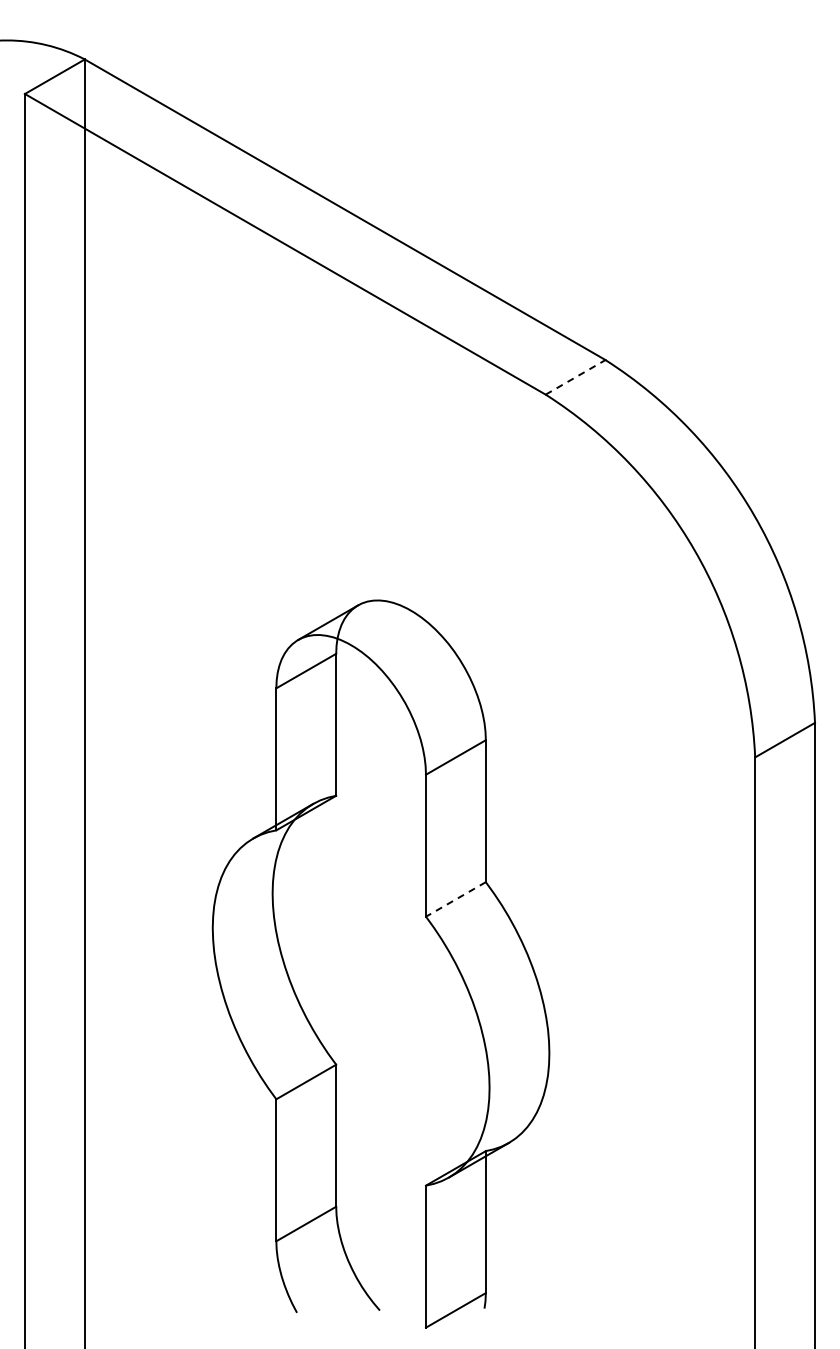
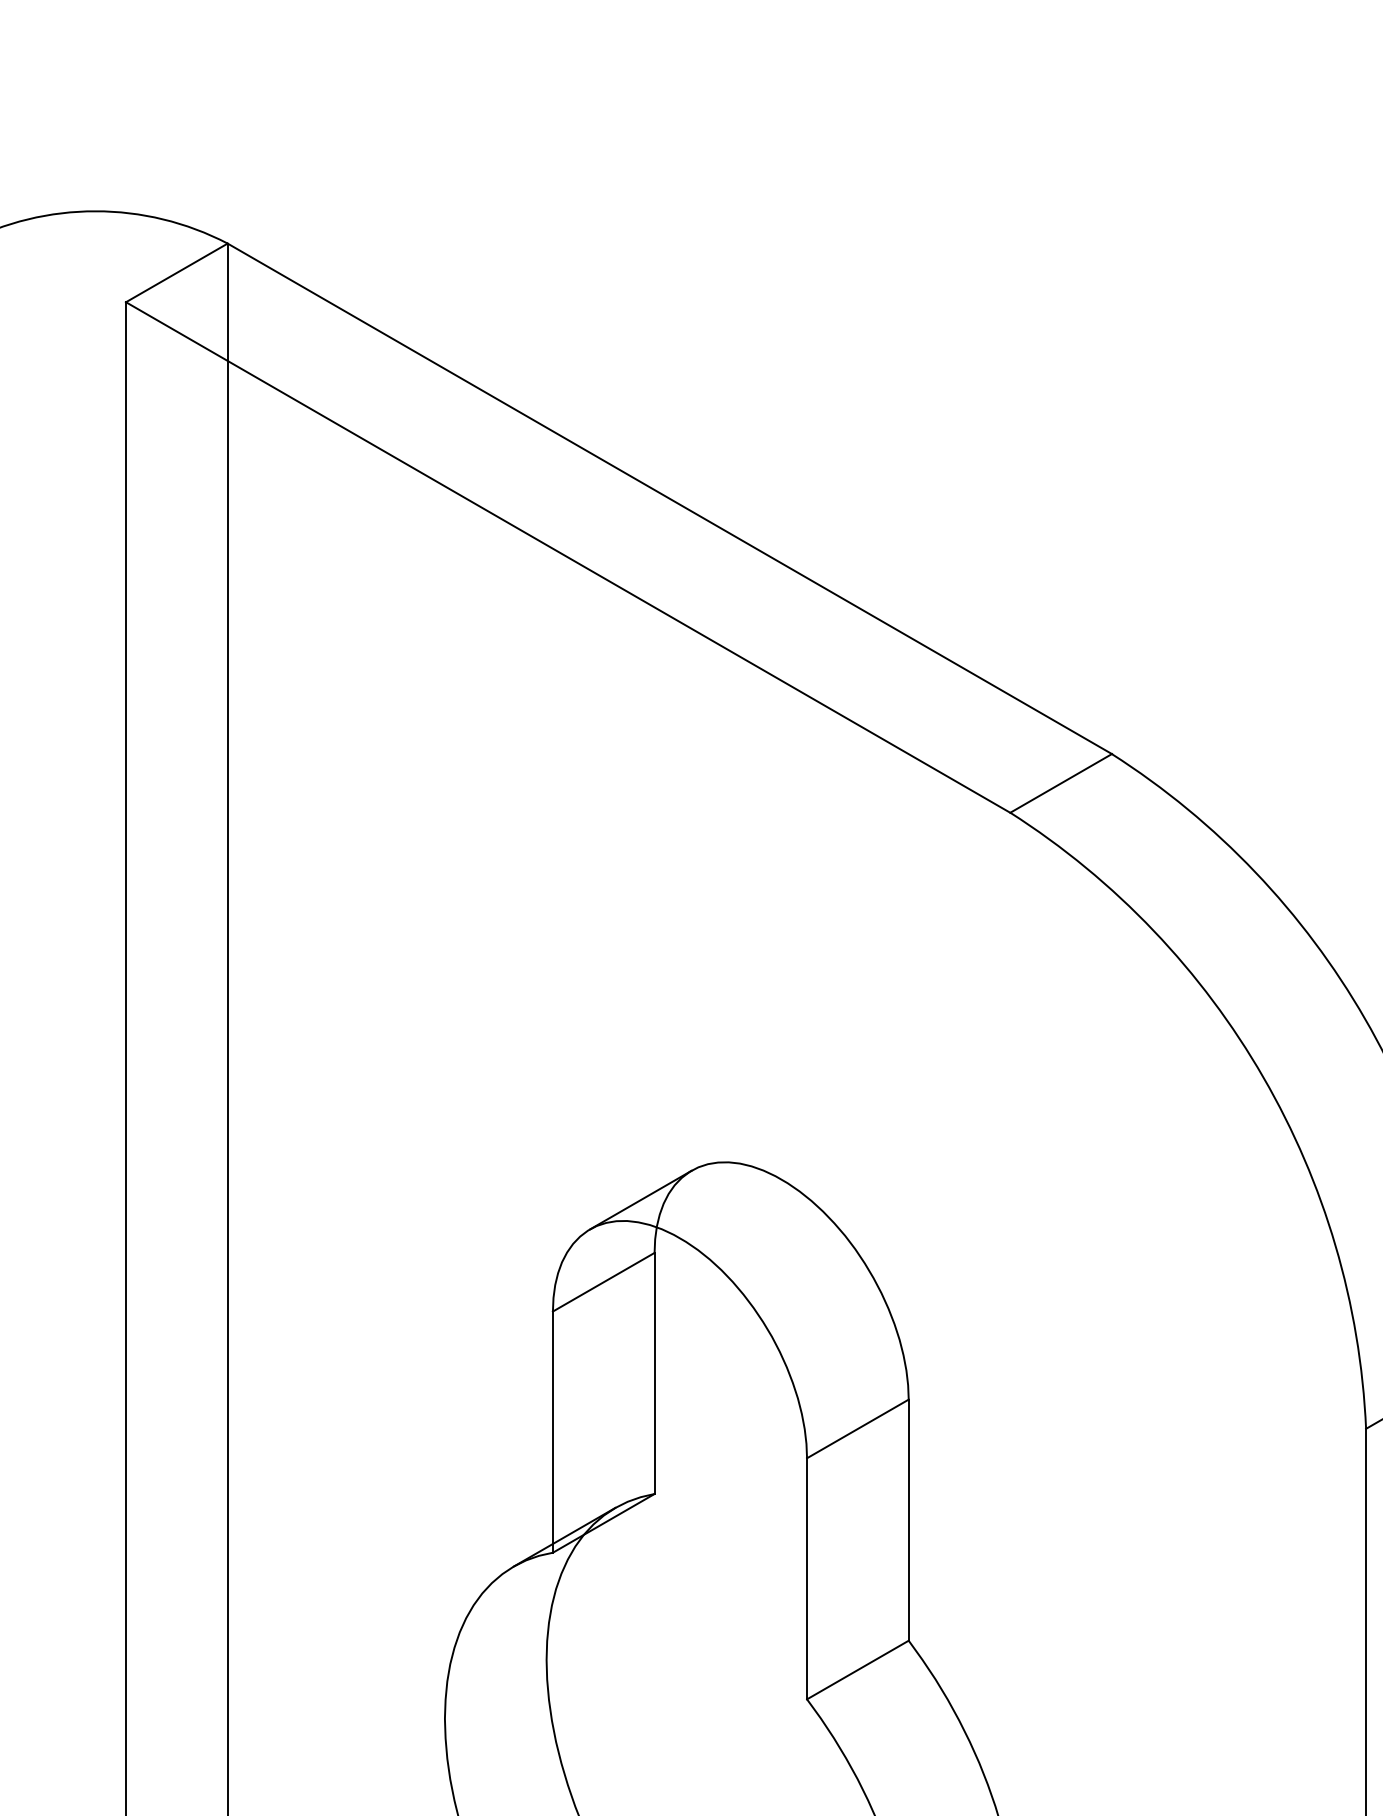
line: (575, 377) -> (1060, 783), dashed -> solid
line: (455, 899) -> (857, 1670), dashed -> solid

